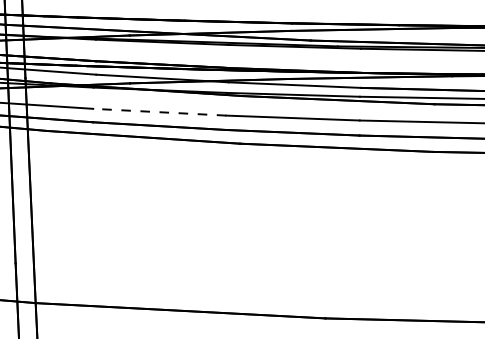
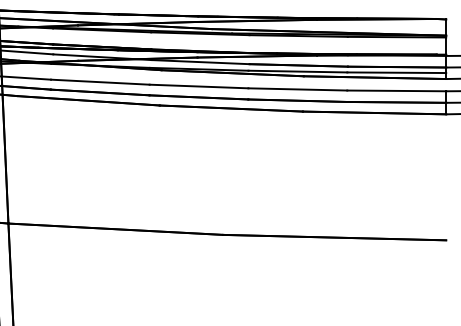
line: (158, 112) -> (99, 82), dashed -> solid

